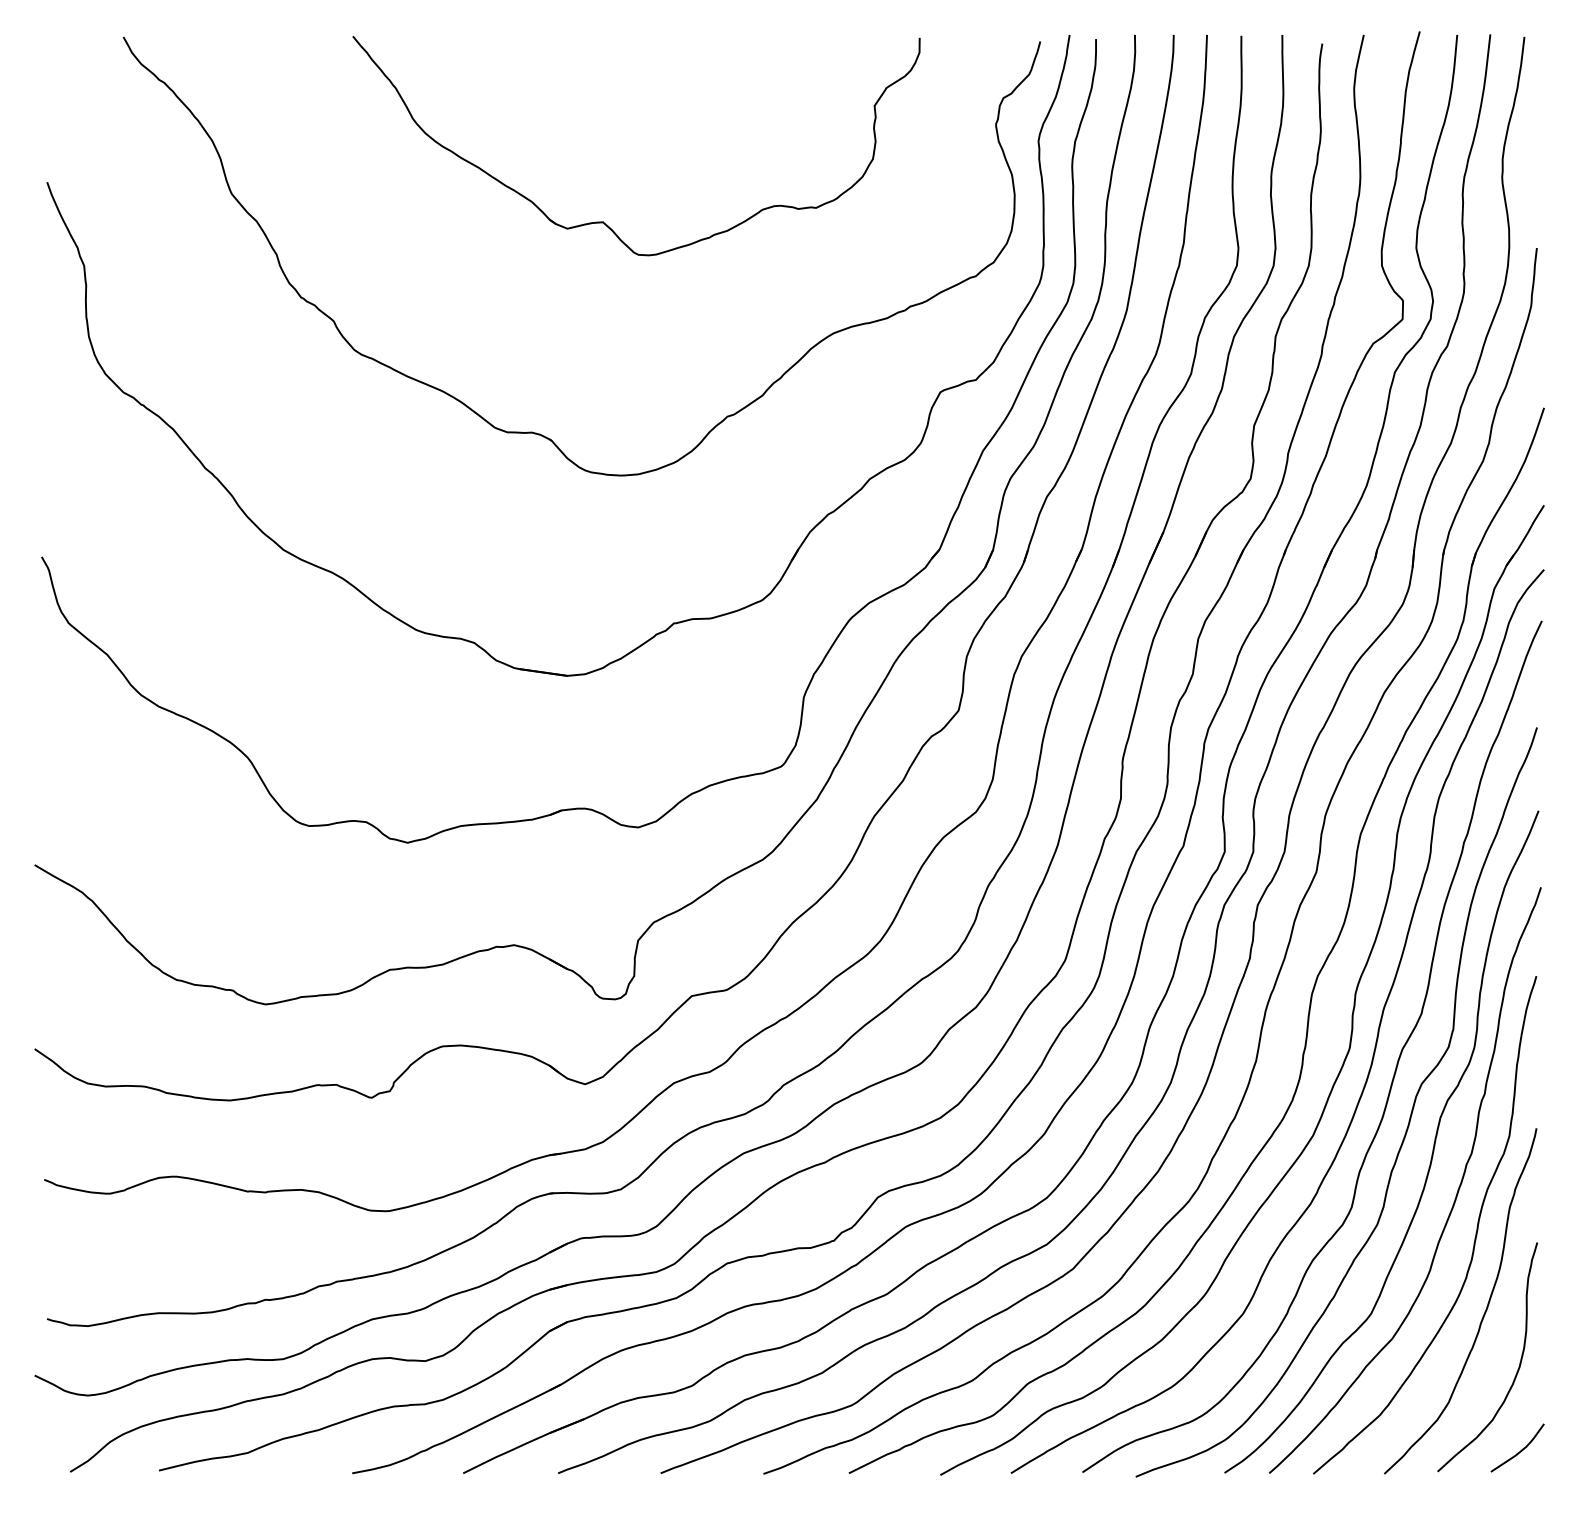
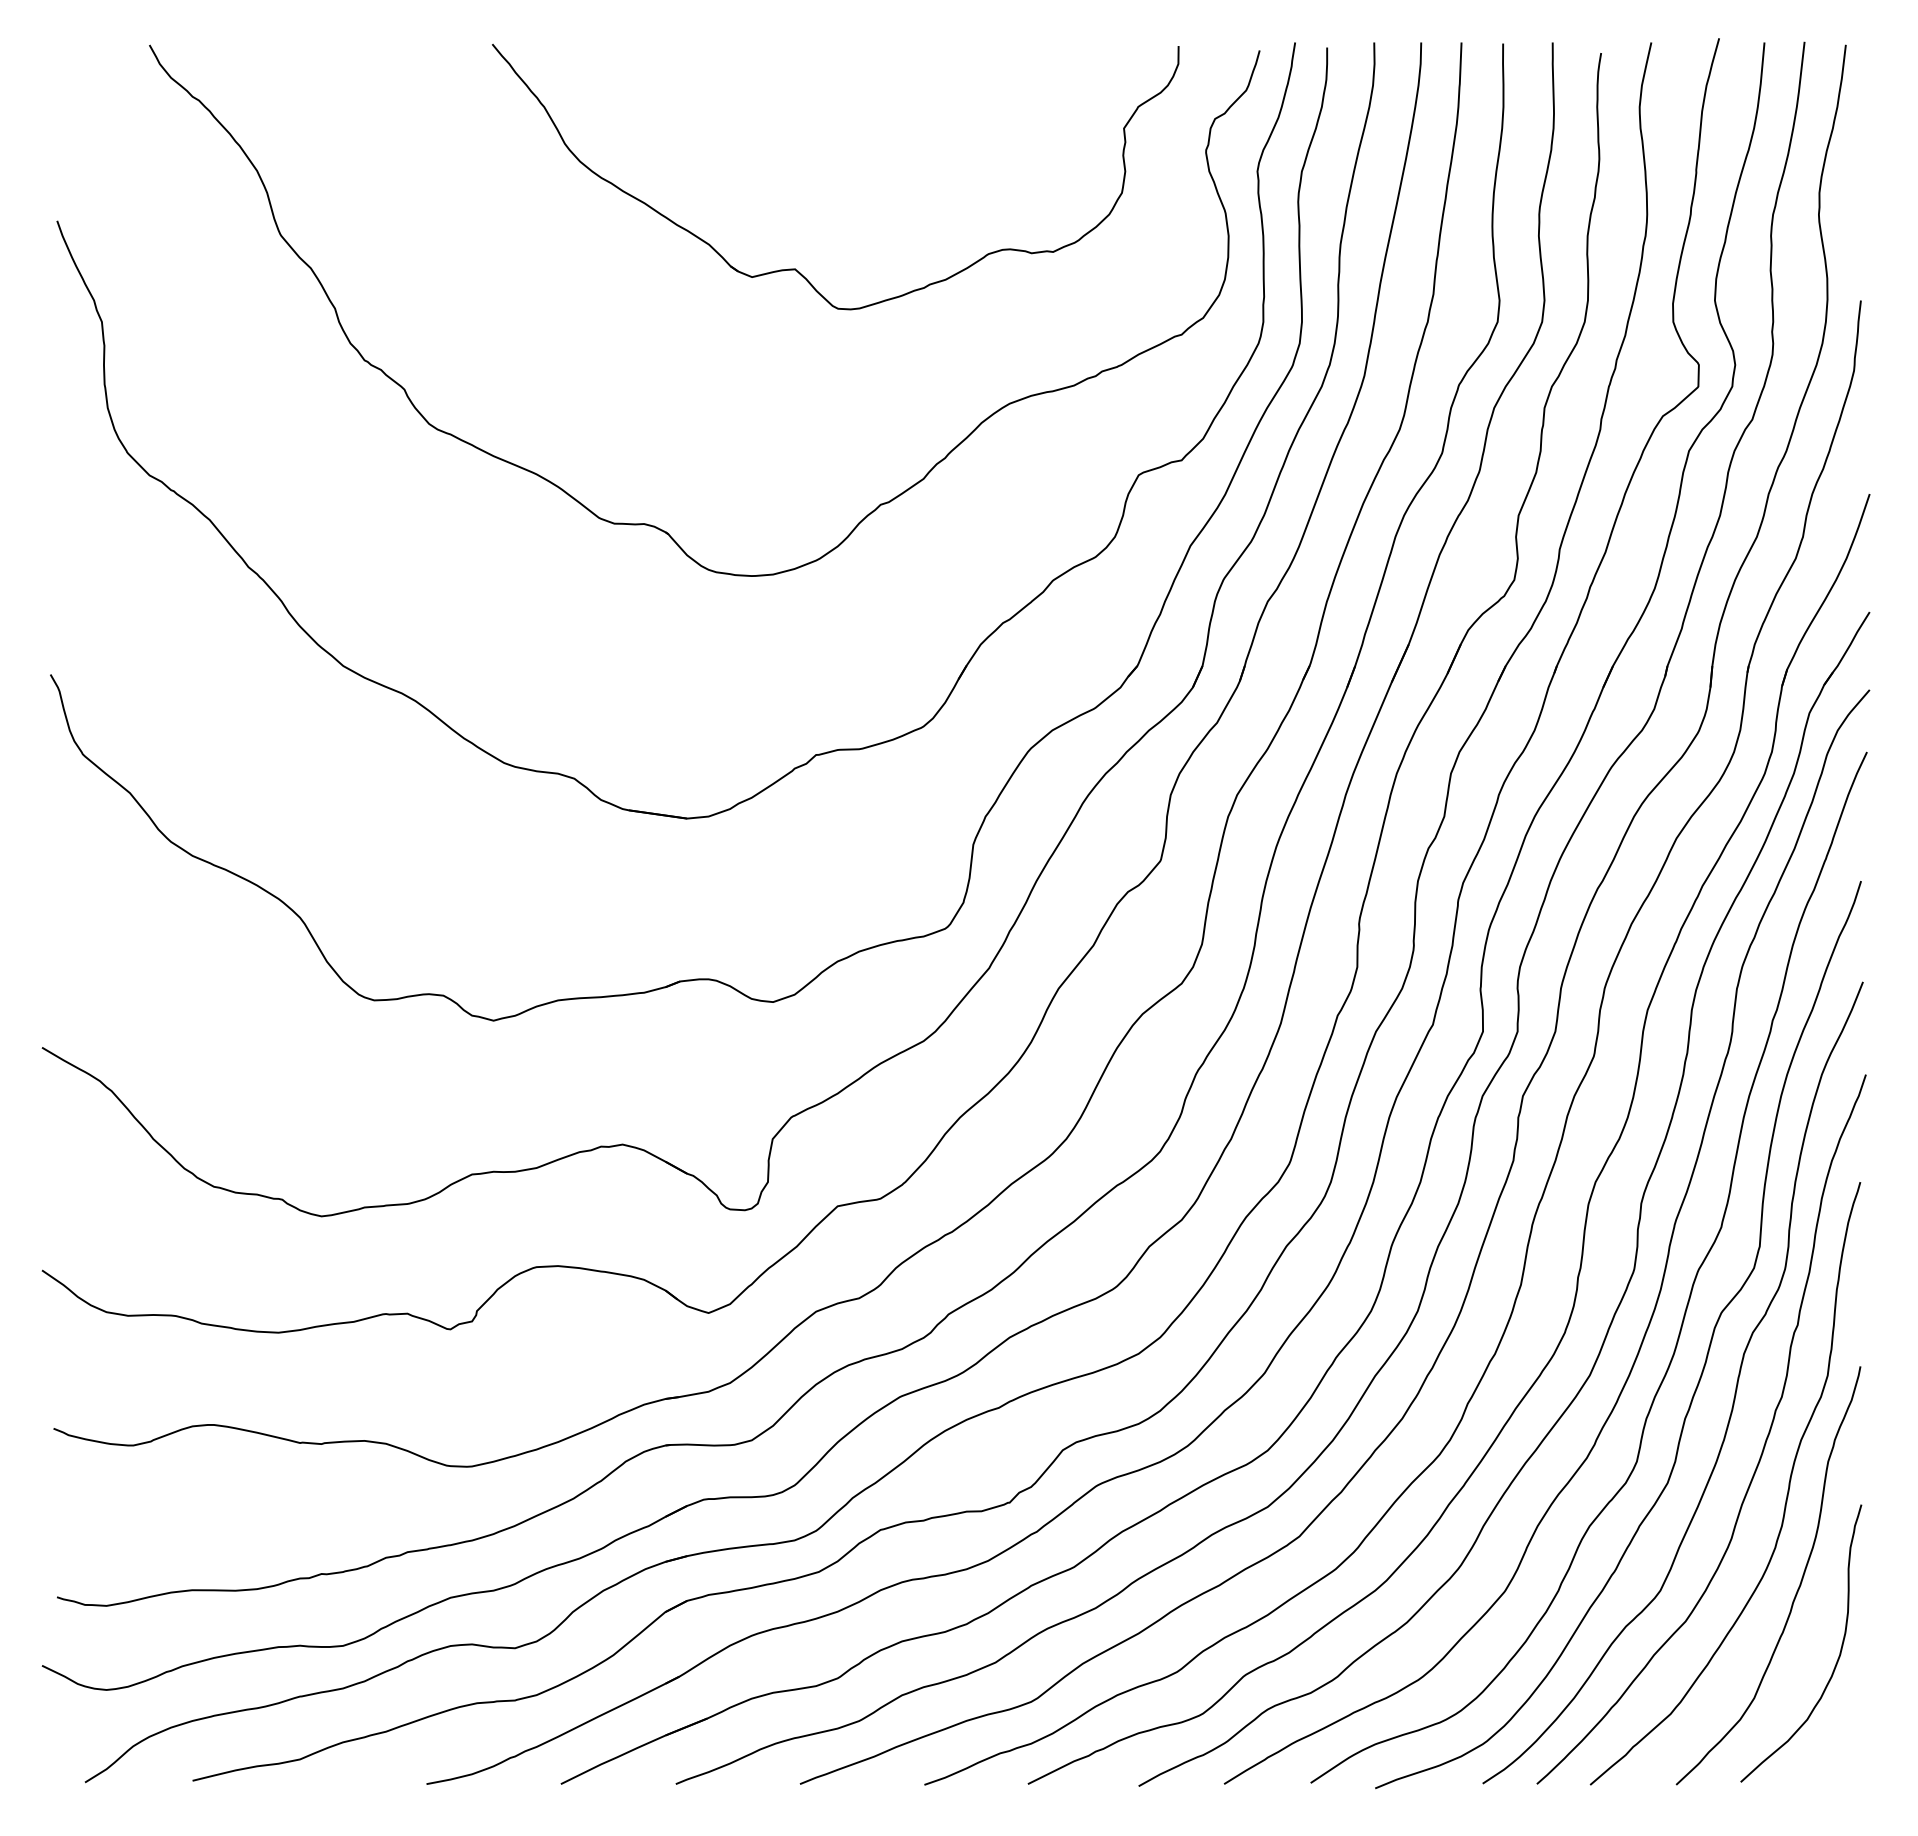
part: (603, 221) -> (795, 268), moved
curve: (1519, 1451) -> (1839, 1757), removed

